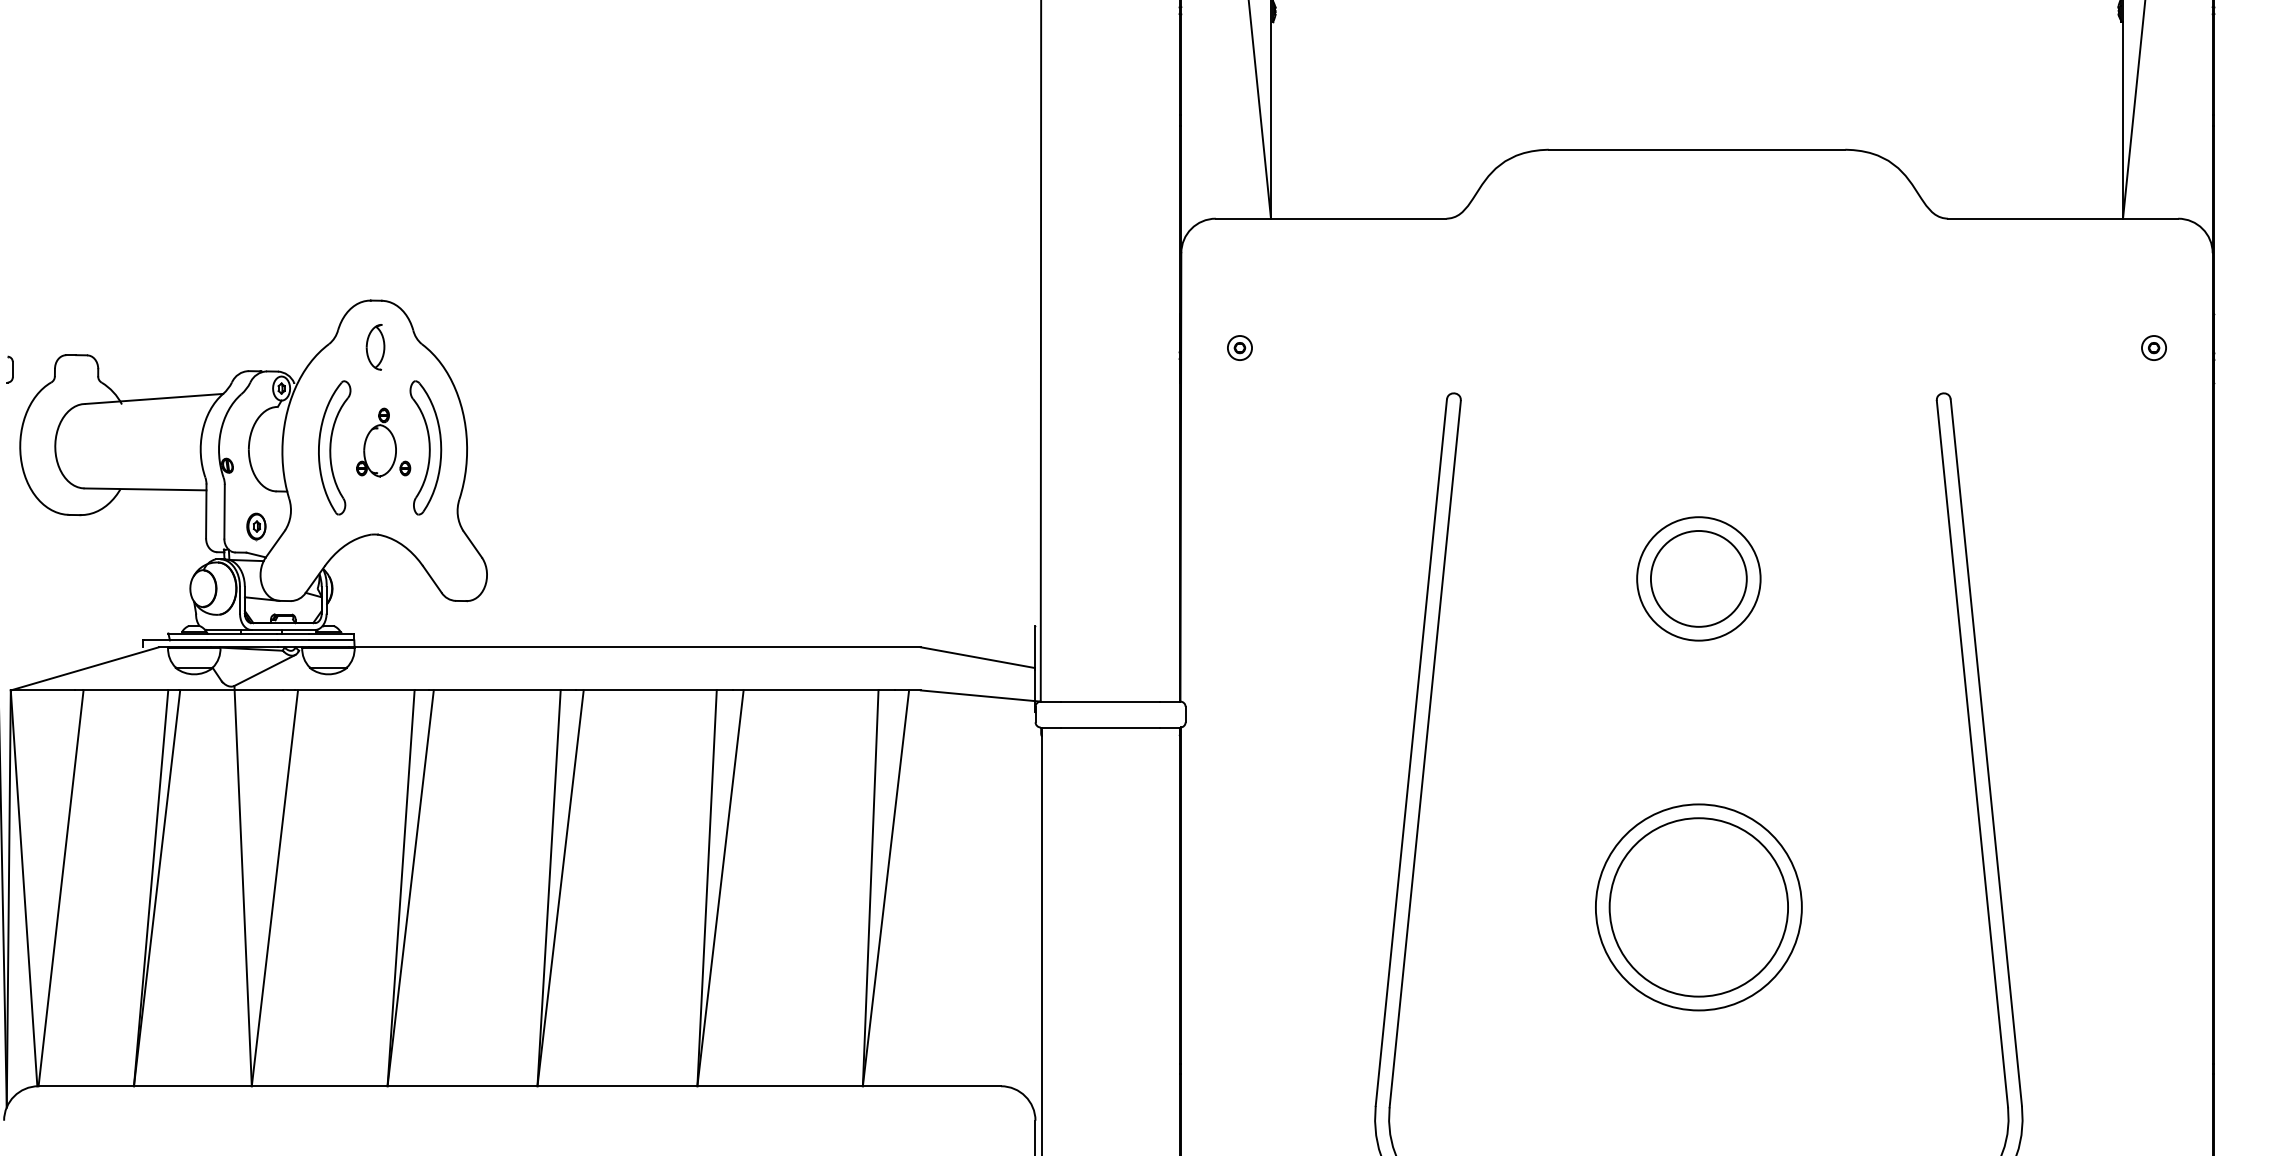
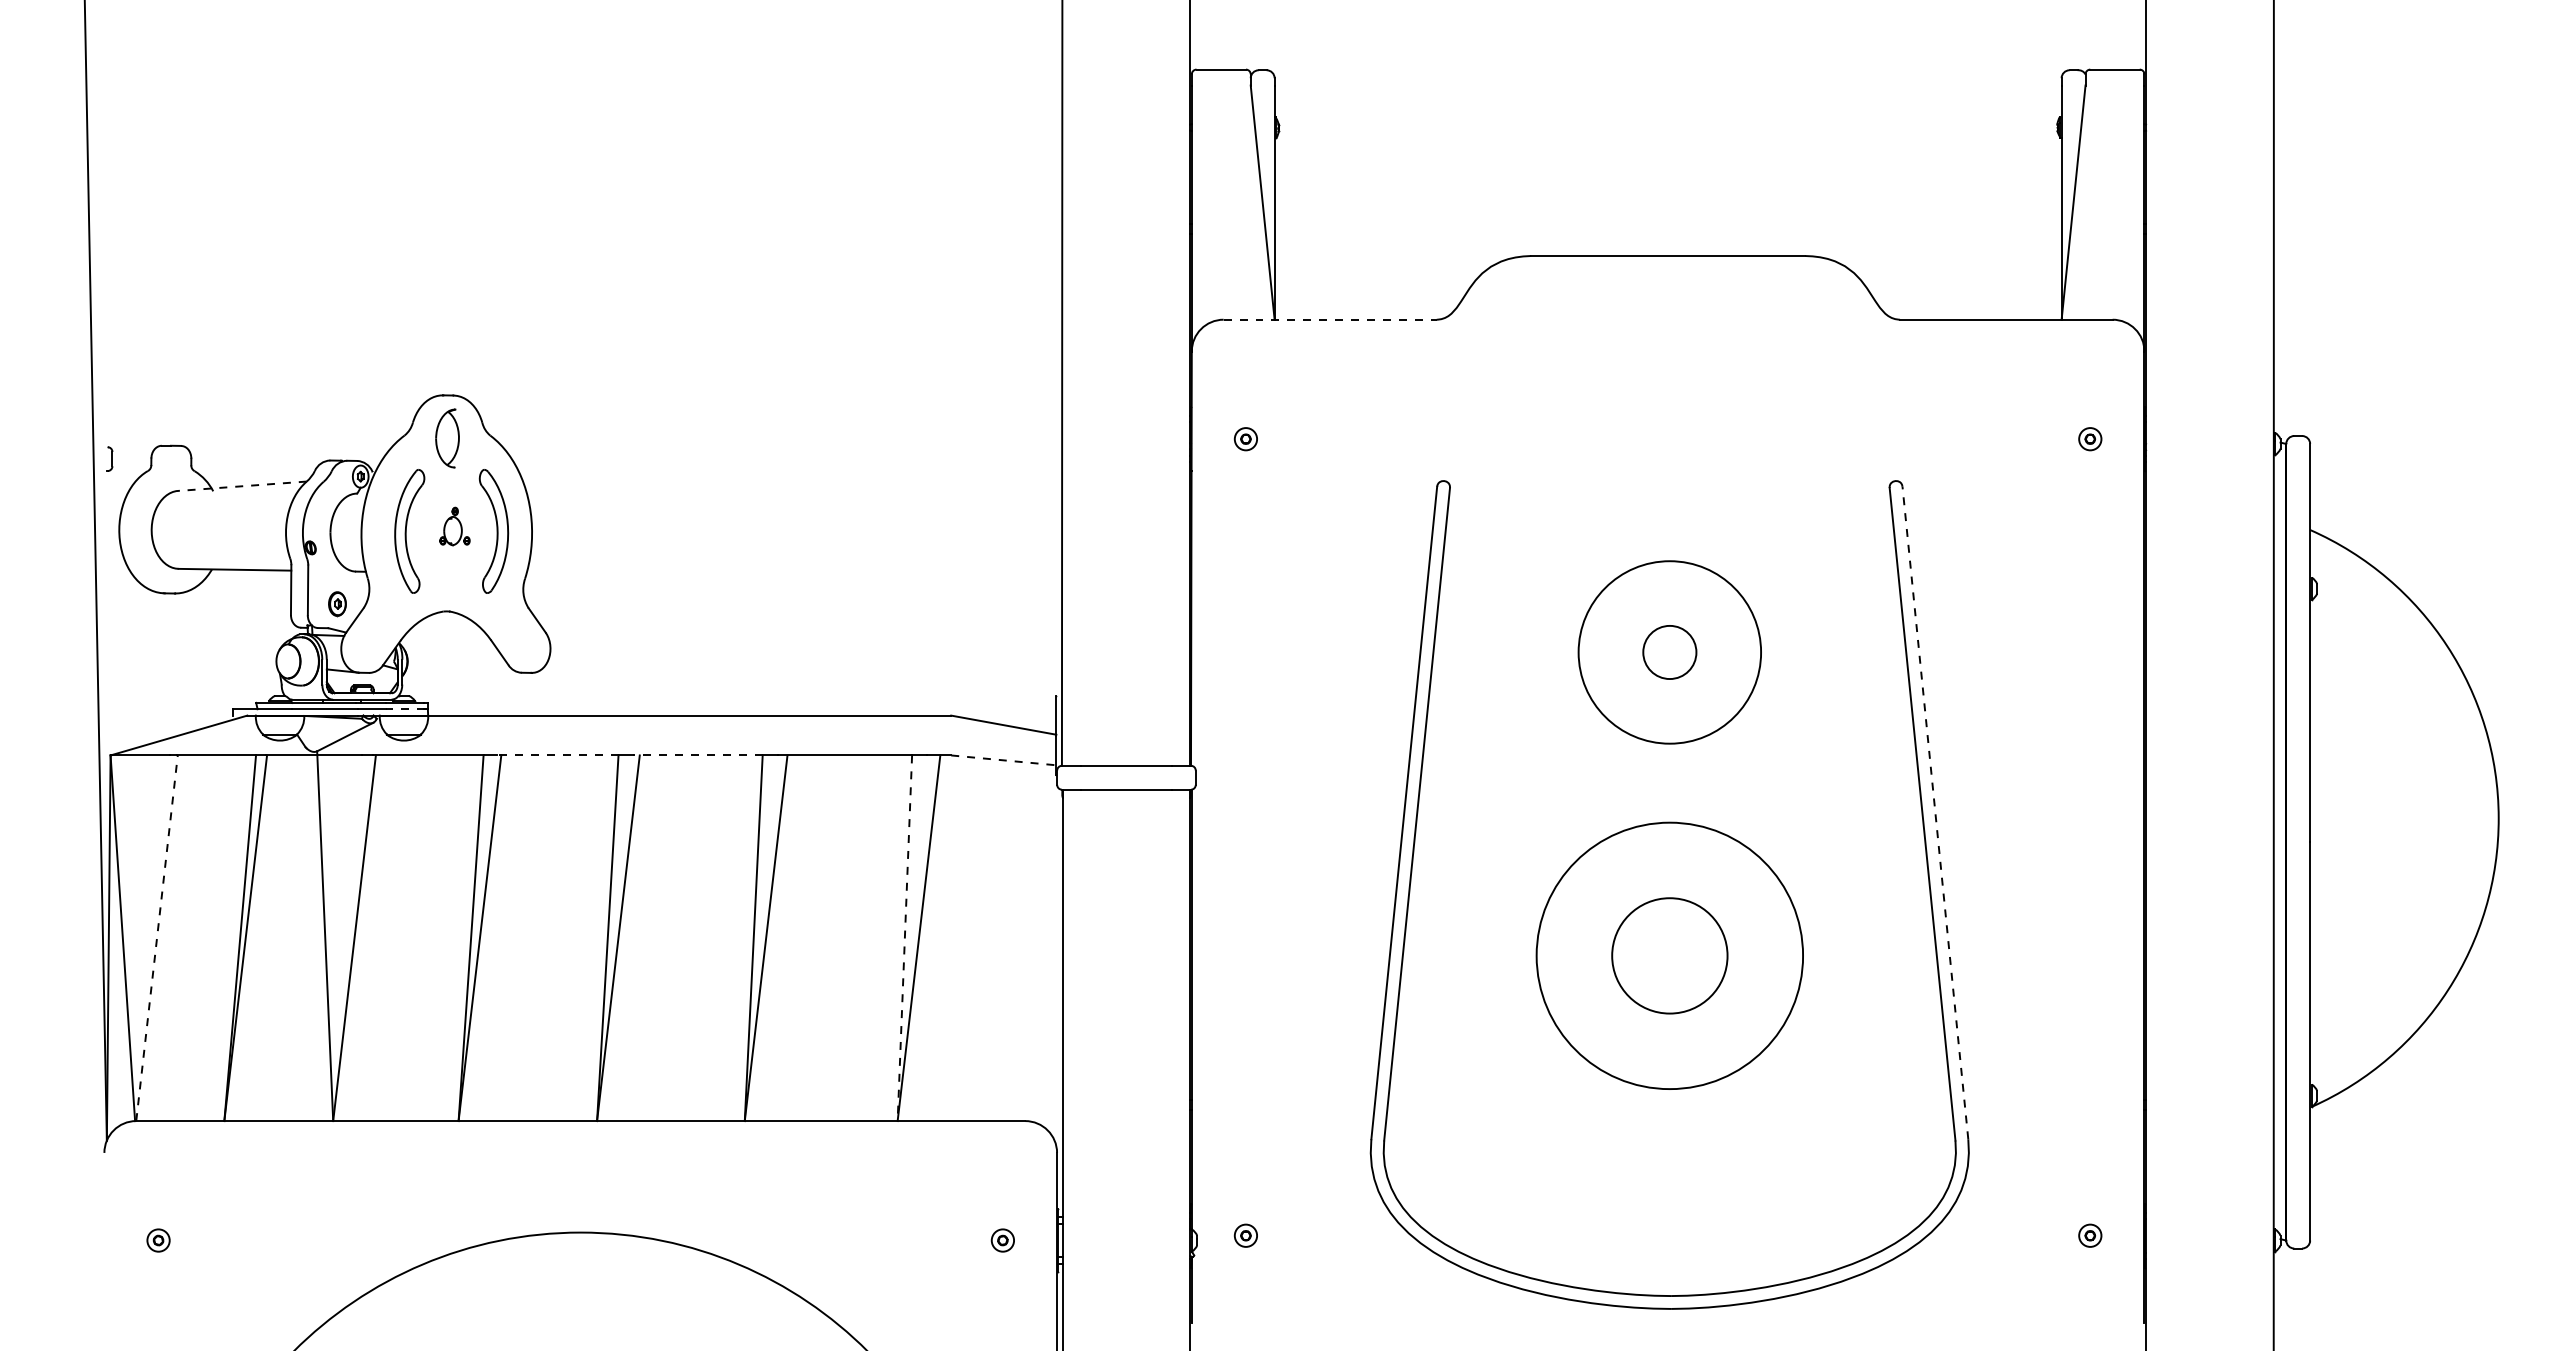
line: (1331, 218) -> (1330, 319), solid -> dashed
part: (375, 347) -> (447, 438), size x1.4
line: (154, 399) -> (243, 486), solid -> dashed
part: (383, 442) -> (454, 526), size x0.6
circle: (1698, 578) -> (1669, 652), size x0.6
circle: (1698, 578) -> (1669, 652), size x1.6
line: (328, 640) -> (404, 709), solid -> dashed
line: (494, 690) -> (557, 755), solid -> dashed
line: (646, 690) -> (697, 755), solid -> dashed
line: (980, 695) -> (1006, 760), solid -> dashed
line: (1986, 753) -> (1935, 813), solid -> dashed
line: (61, 888) -> (157, 938), solid -> dashed
line: (870, 888) -> (904, 938), solid -> dashed
circle: (1698, 907) -> (1669, 955), size x0.7
circle: (1698, 907) -> (1669, 955), size x1.4

